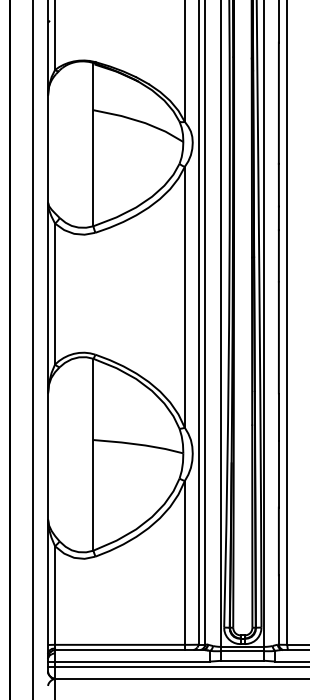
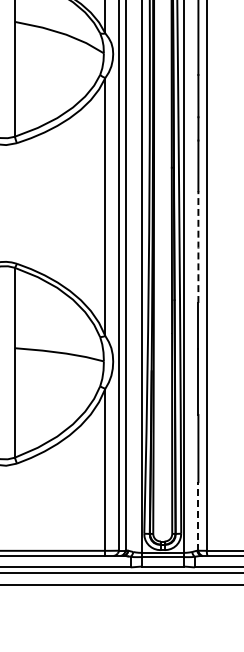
line: (278, 338) -> (198, 247), solid -> dashed
line: (278, 610) -> (198, 516), solid -> dashed

